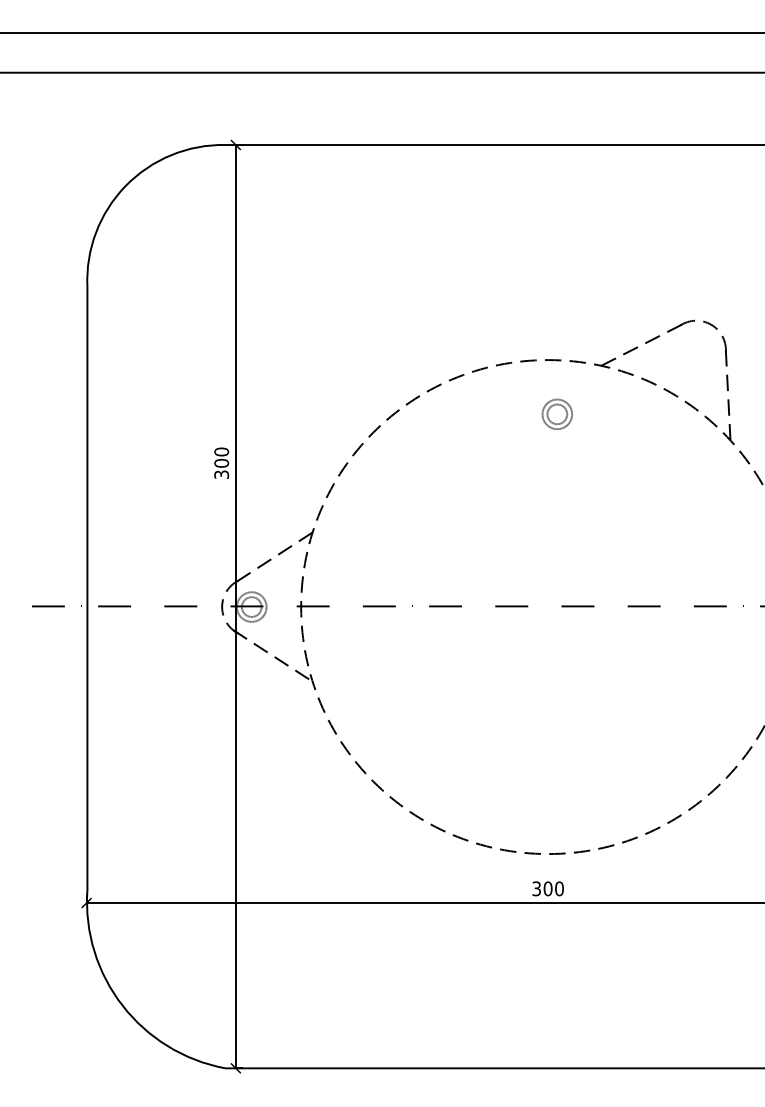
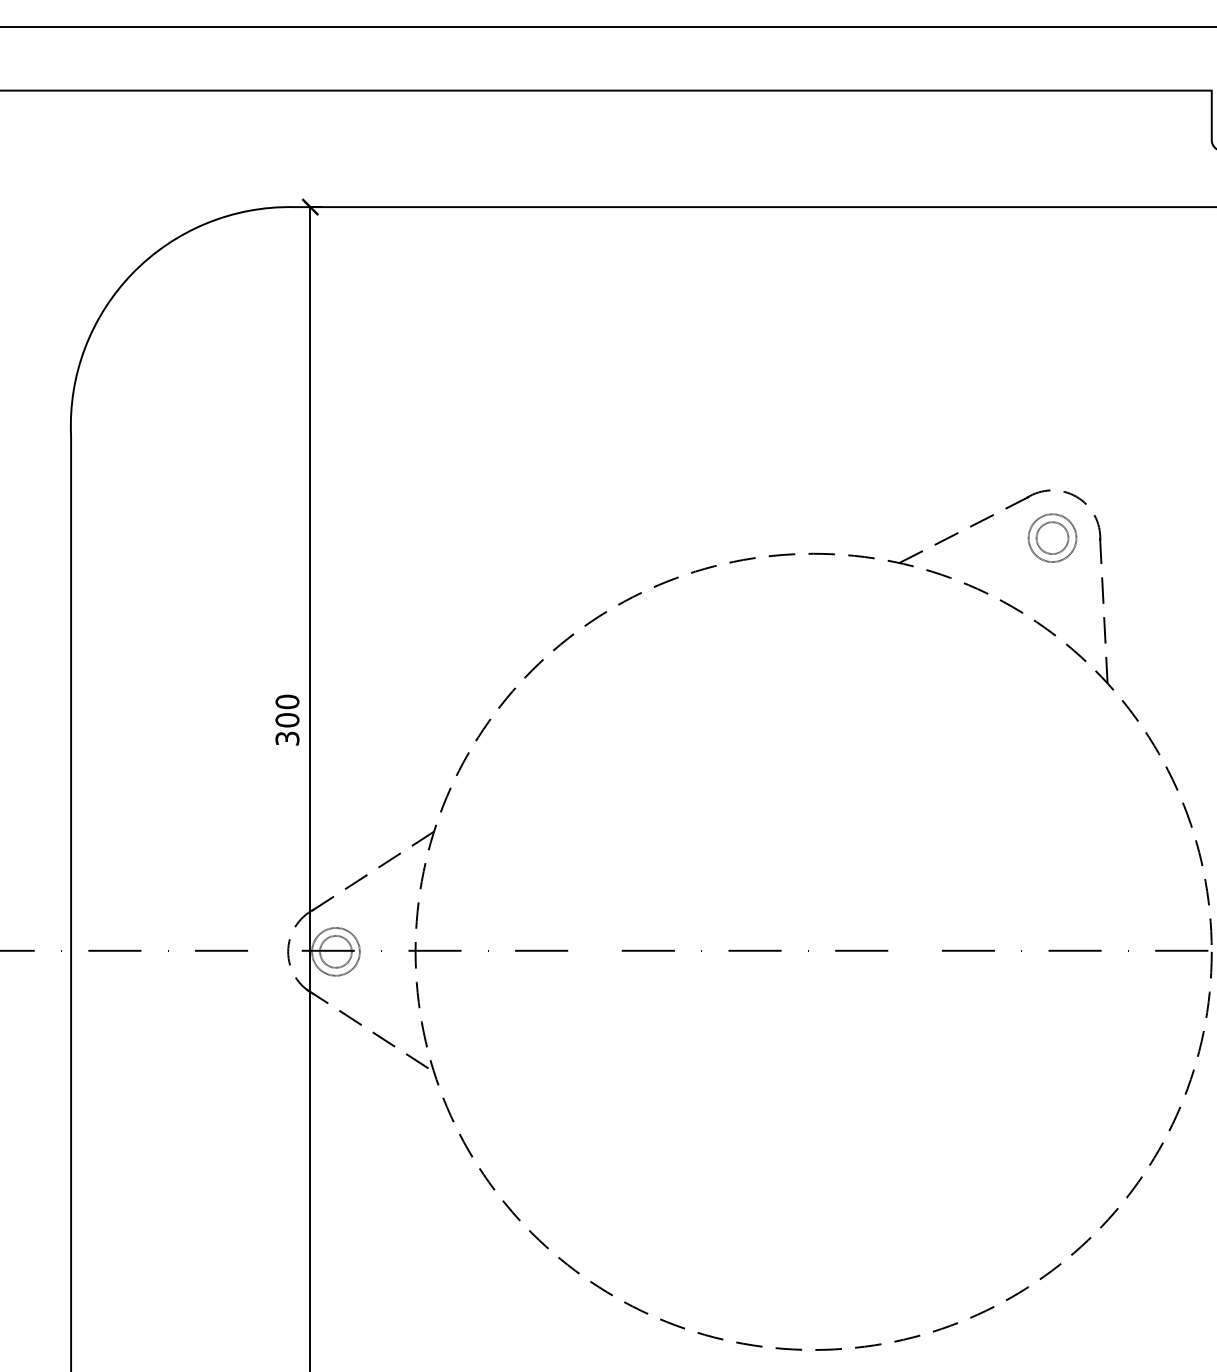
part: (556, 413) -> (1051, 536), moved

